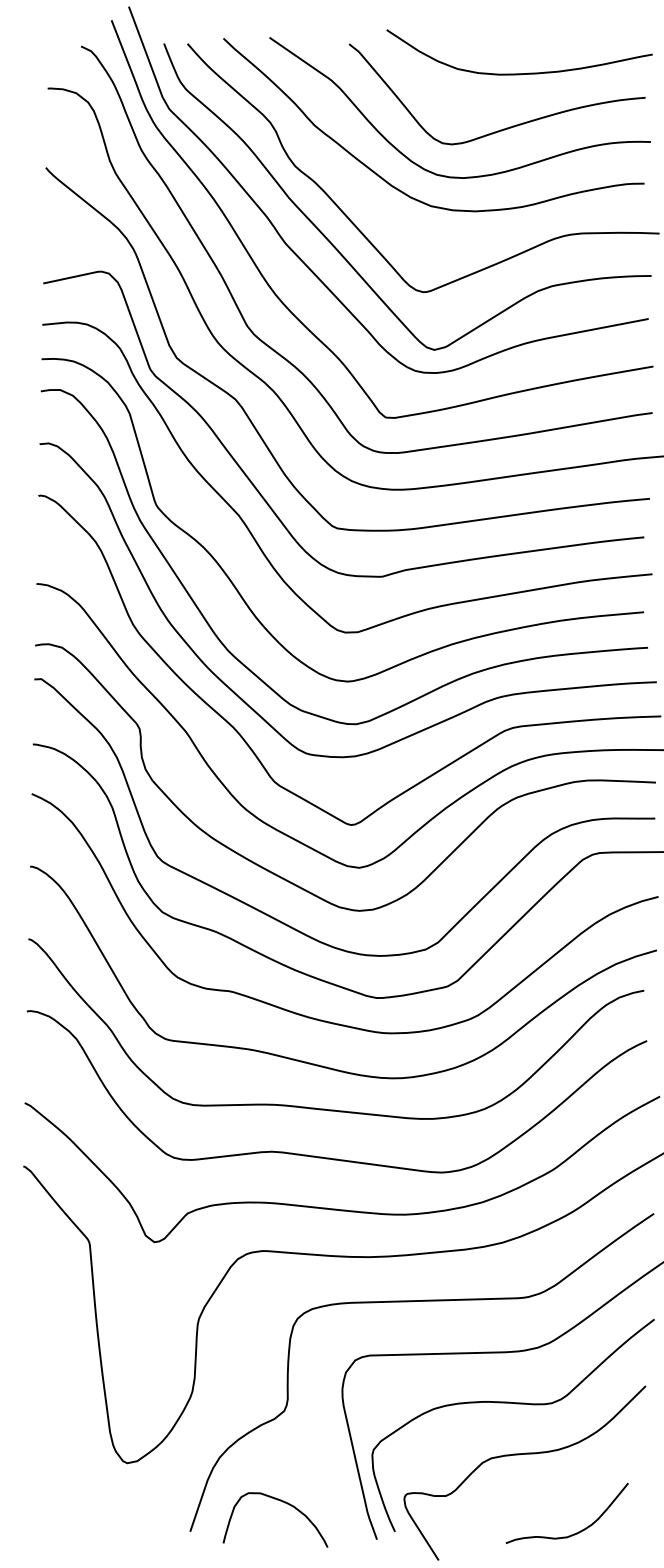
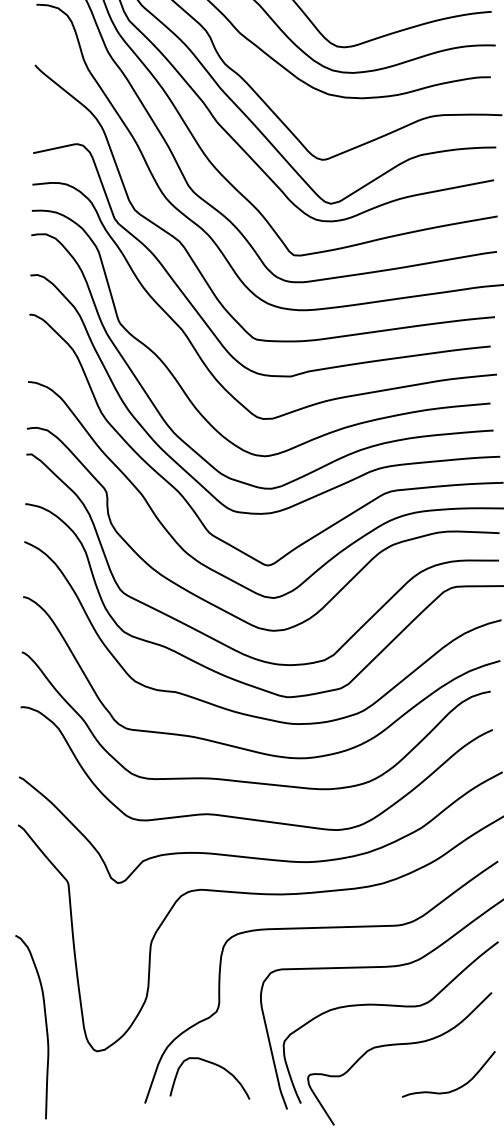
curve: (59, 1428) -> (45, 1024), added
curve: (282, 1502) -> (215, 1065), moved
curve: (573, 1533) -> (453, 1089), moved

